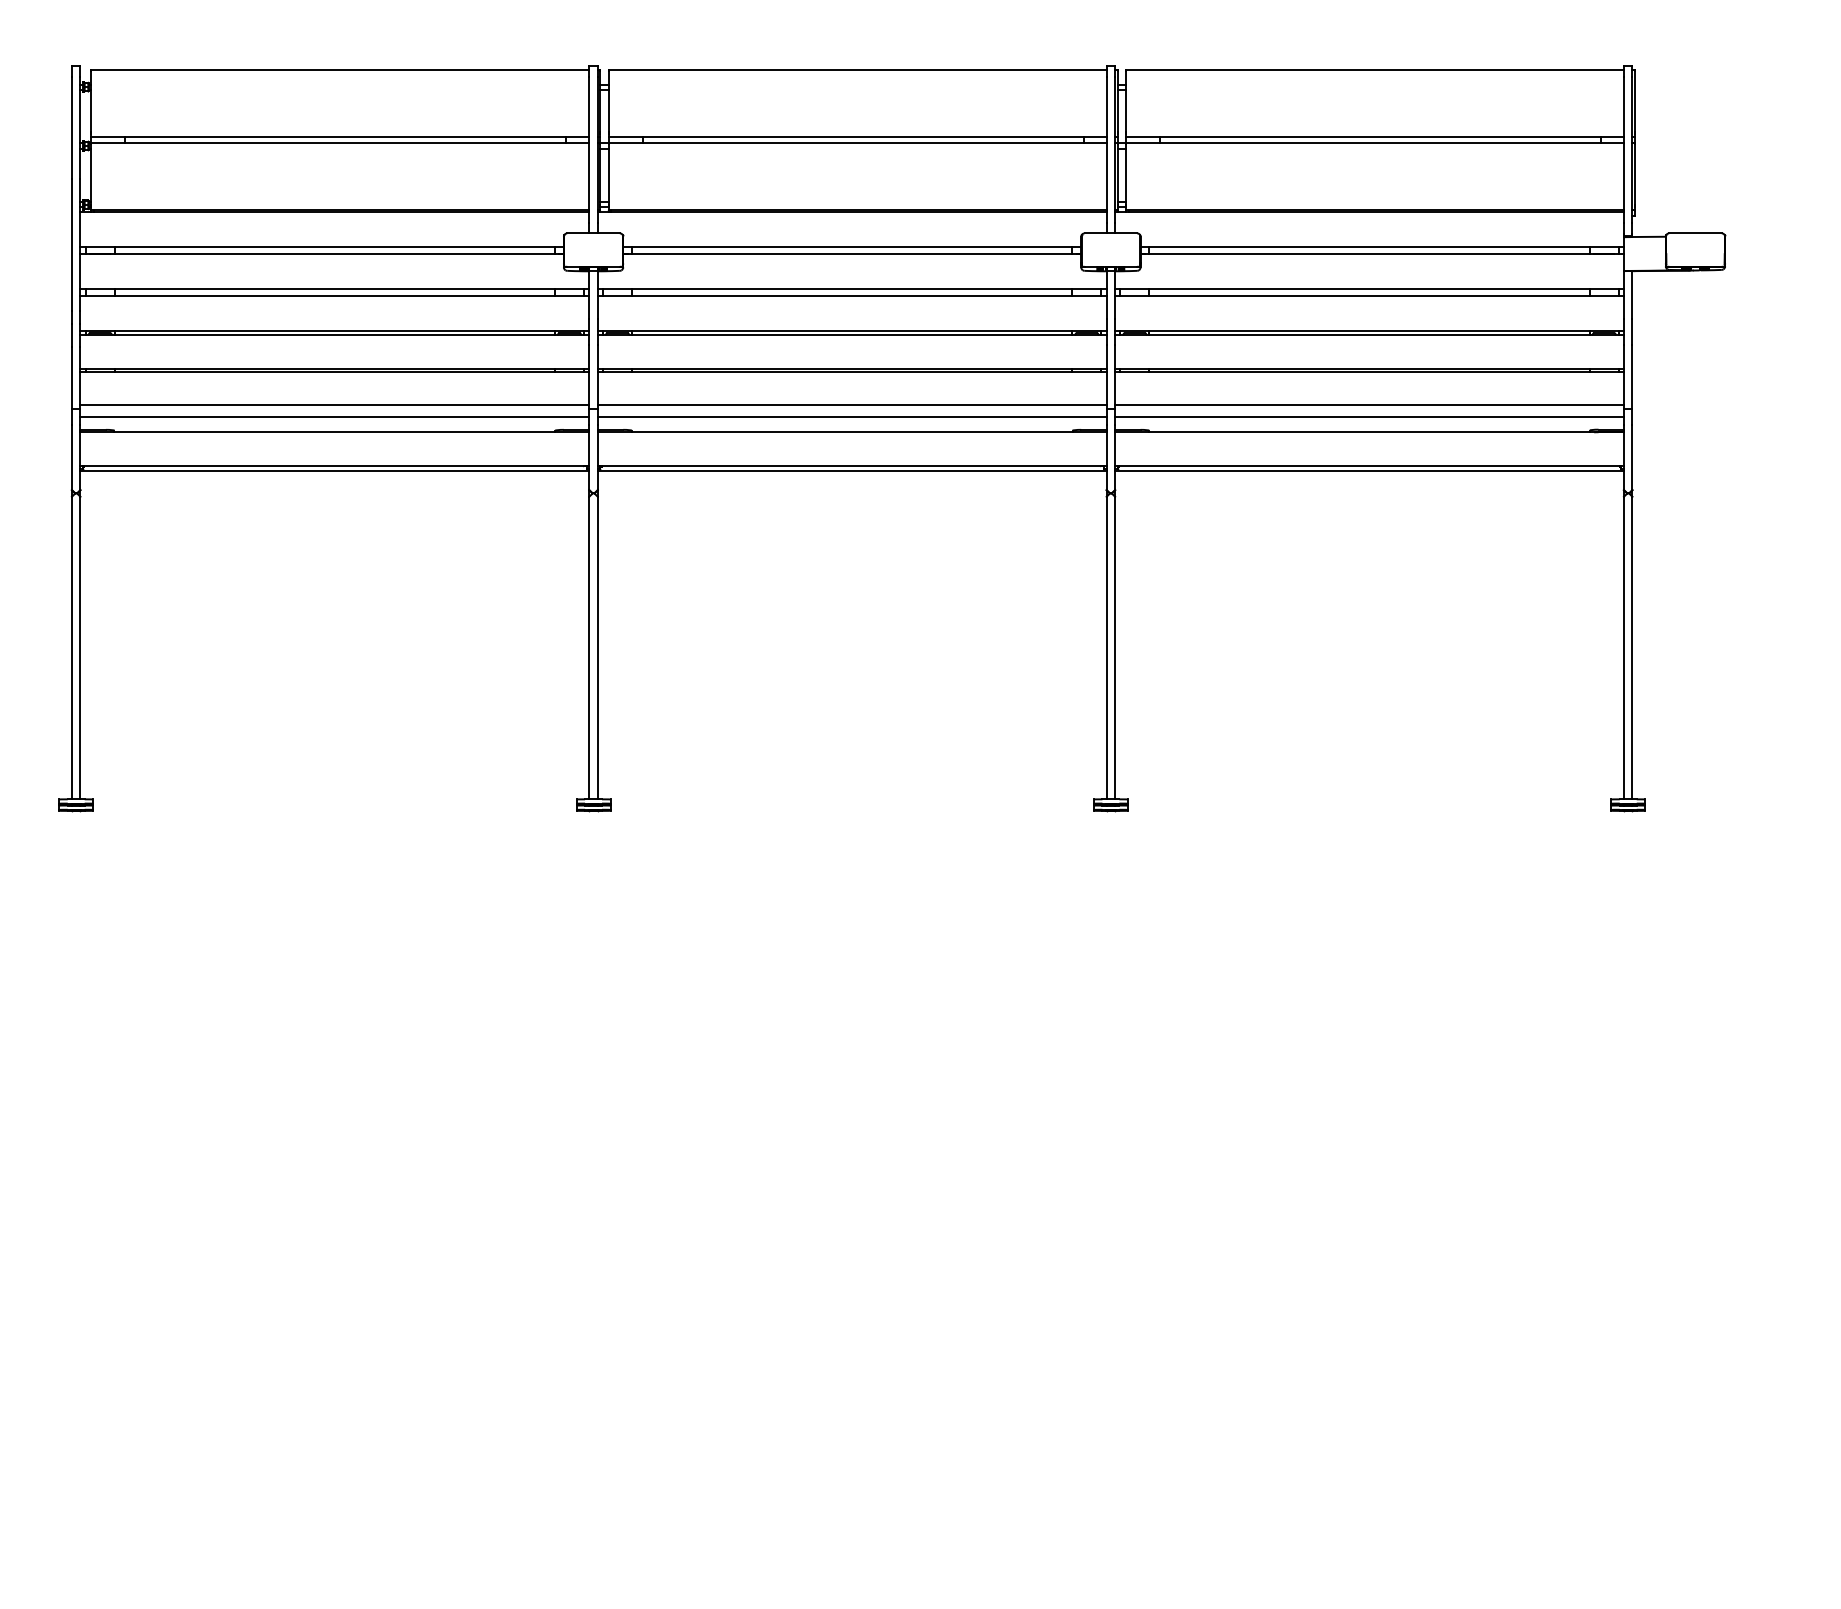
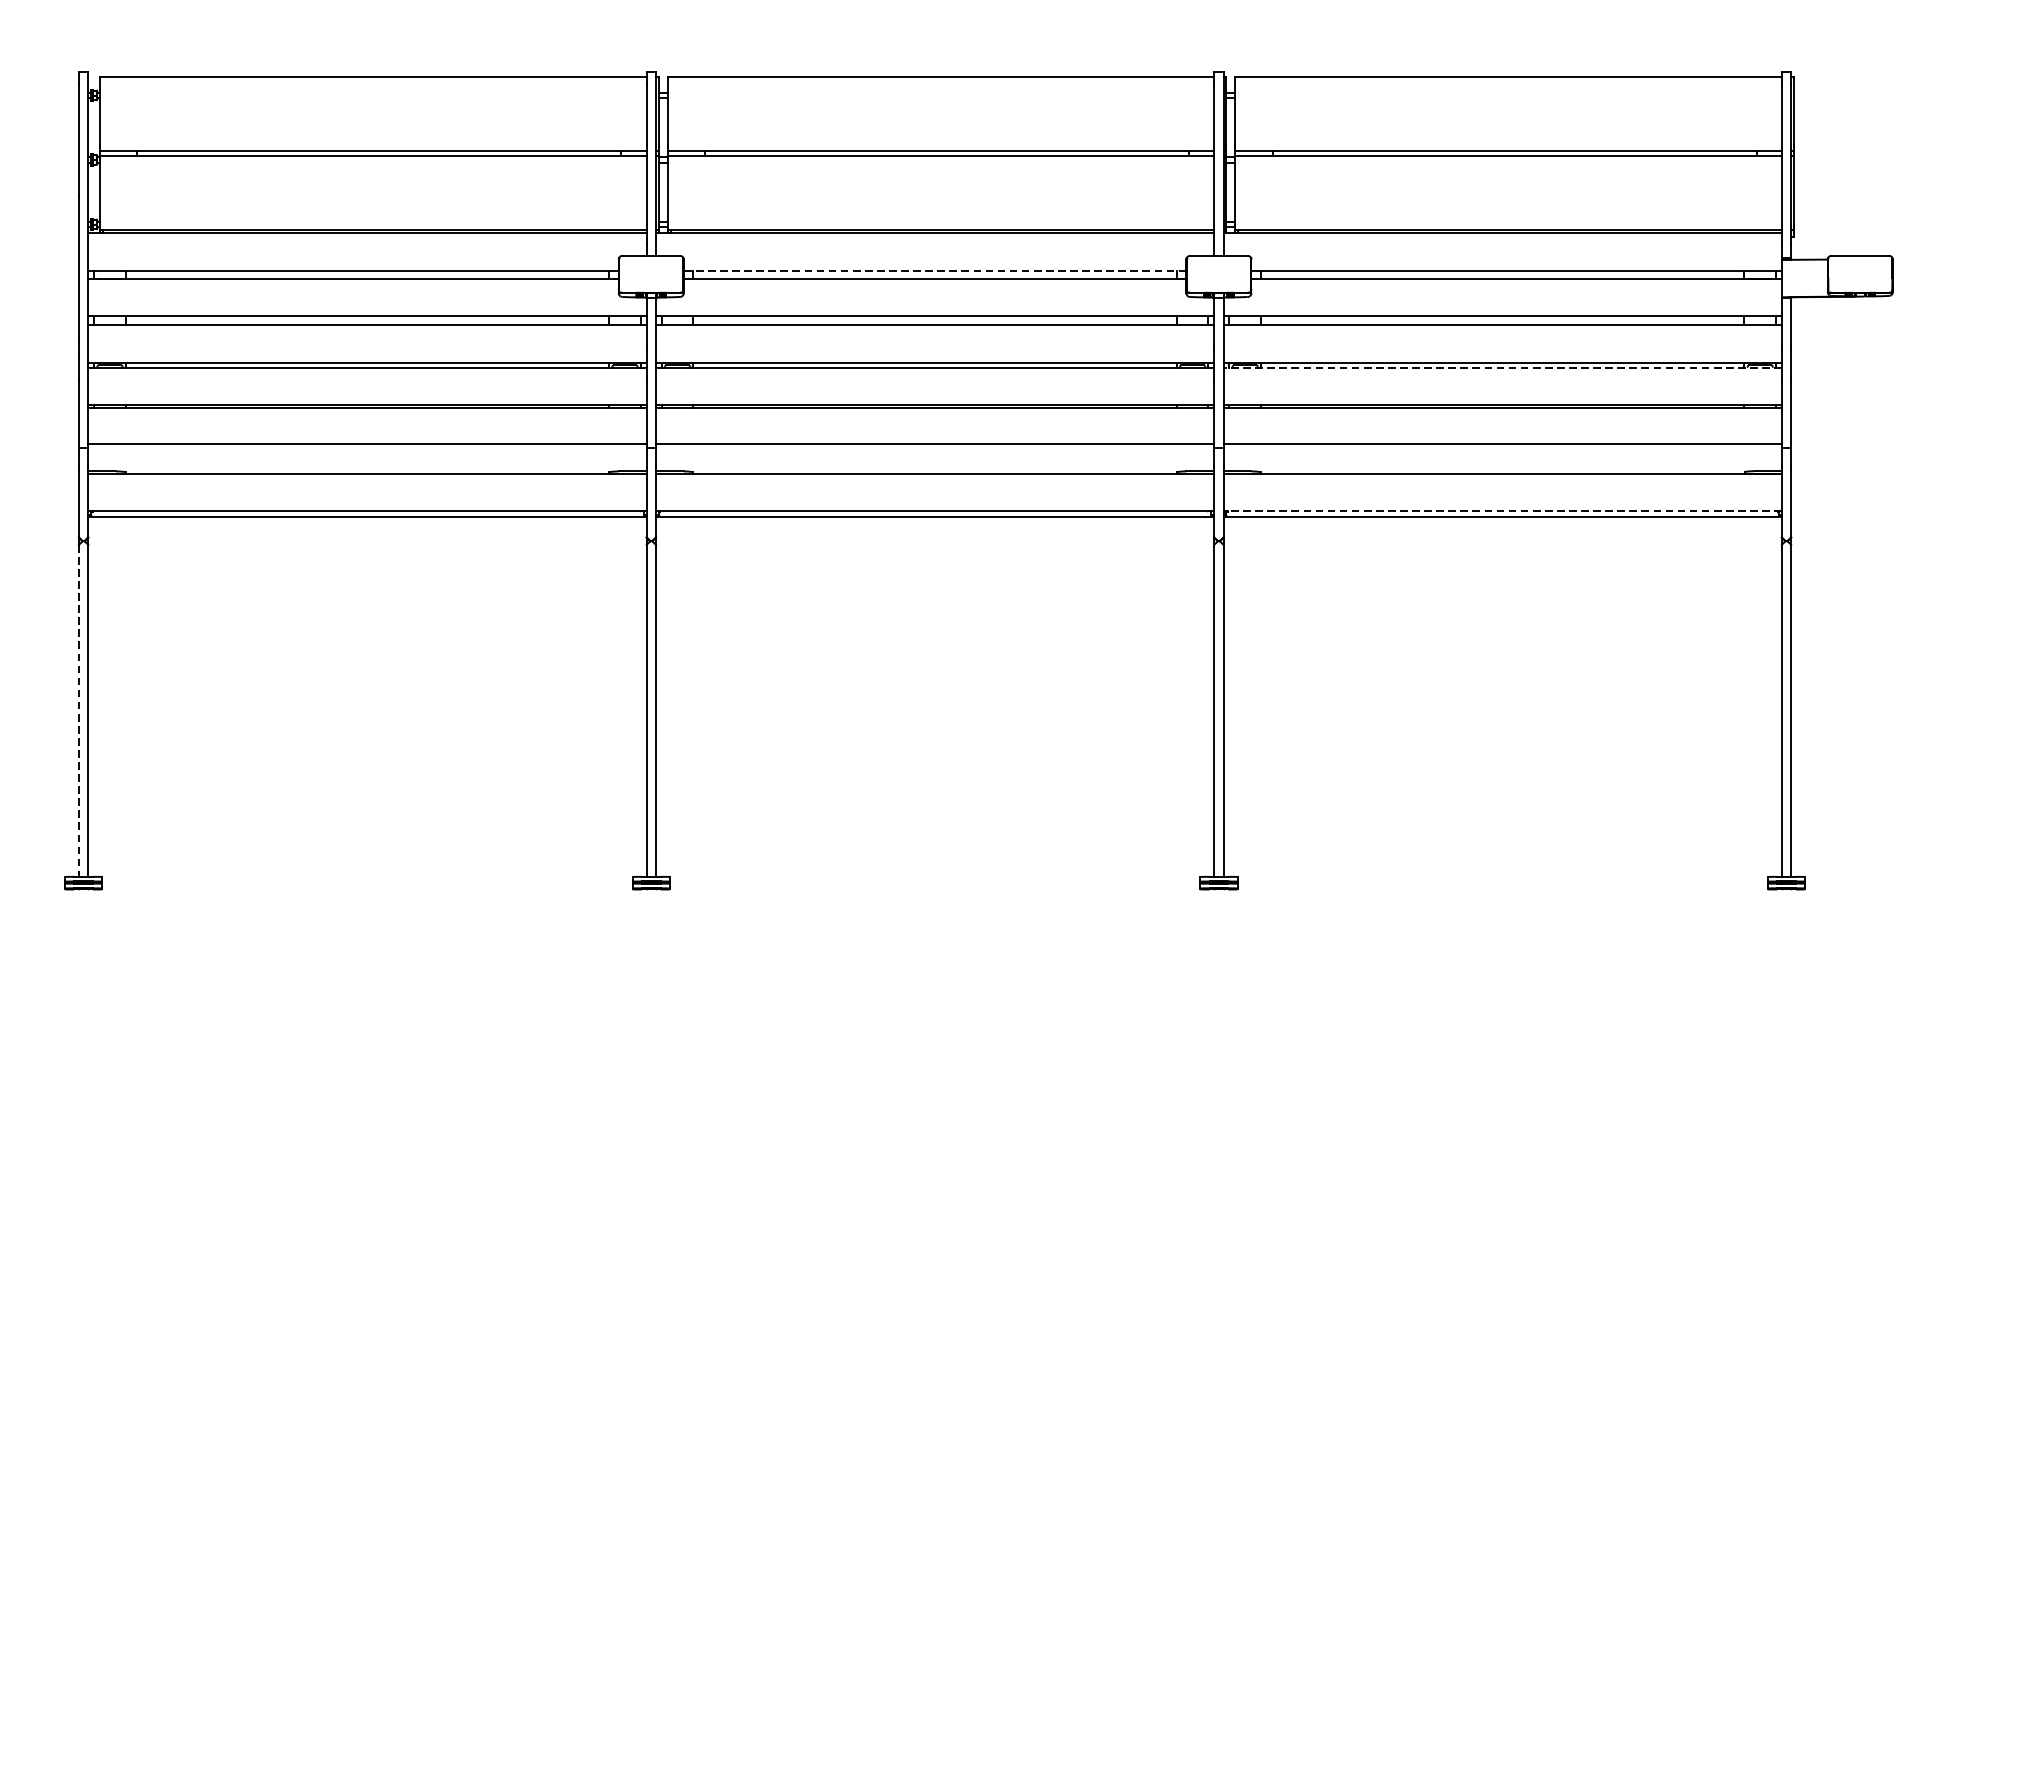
line: (852, 246) -> (935, 270), solid -> dashed
line: (1369, 335) -> (1502, 367), solid -> dashed
line: (334, 416) -> (367, 456), removed
line: (851, 416) -> (934, 456), removed
line: (1369, 416) -> (1502, 456), removed
line: (1369, 466) -> (1502, 511), solid -> dashed
line: (71, 648) -> (78, 711), solid -> dashed

